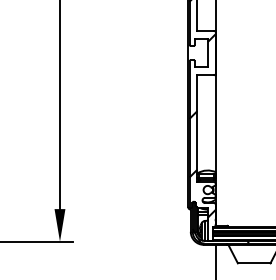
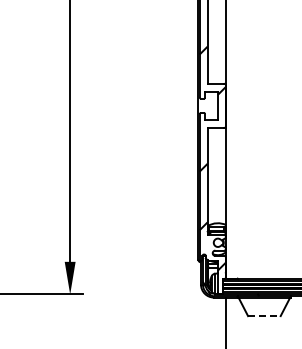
line: (254, 263) -> (264, 316), solid -> dashed

